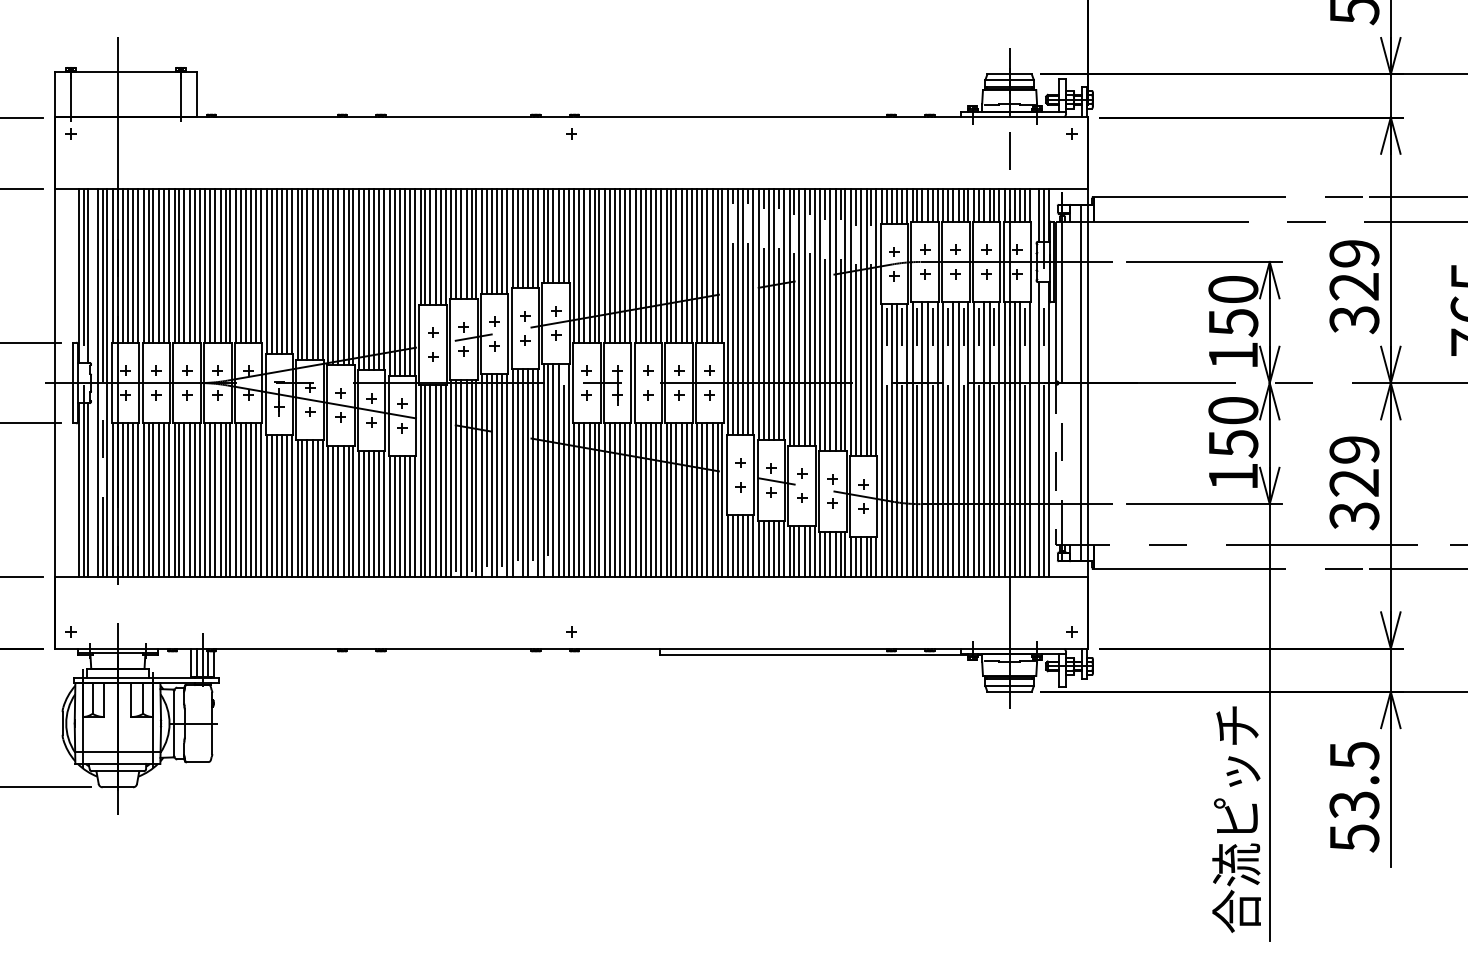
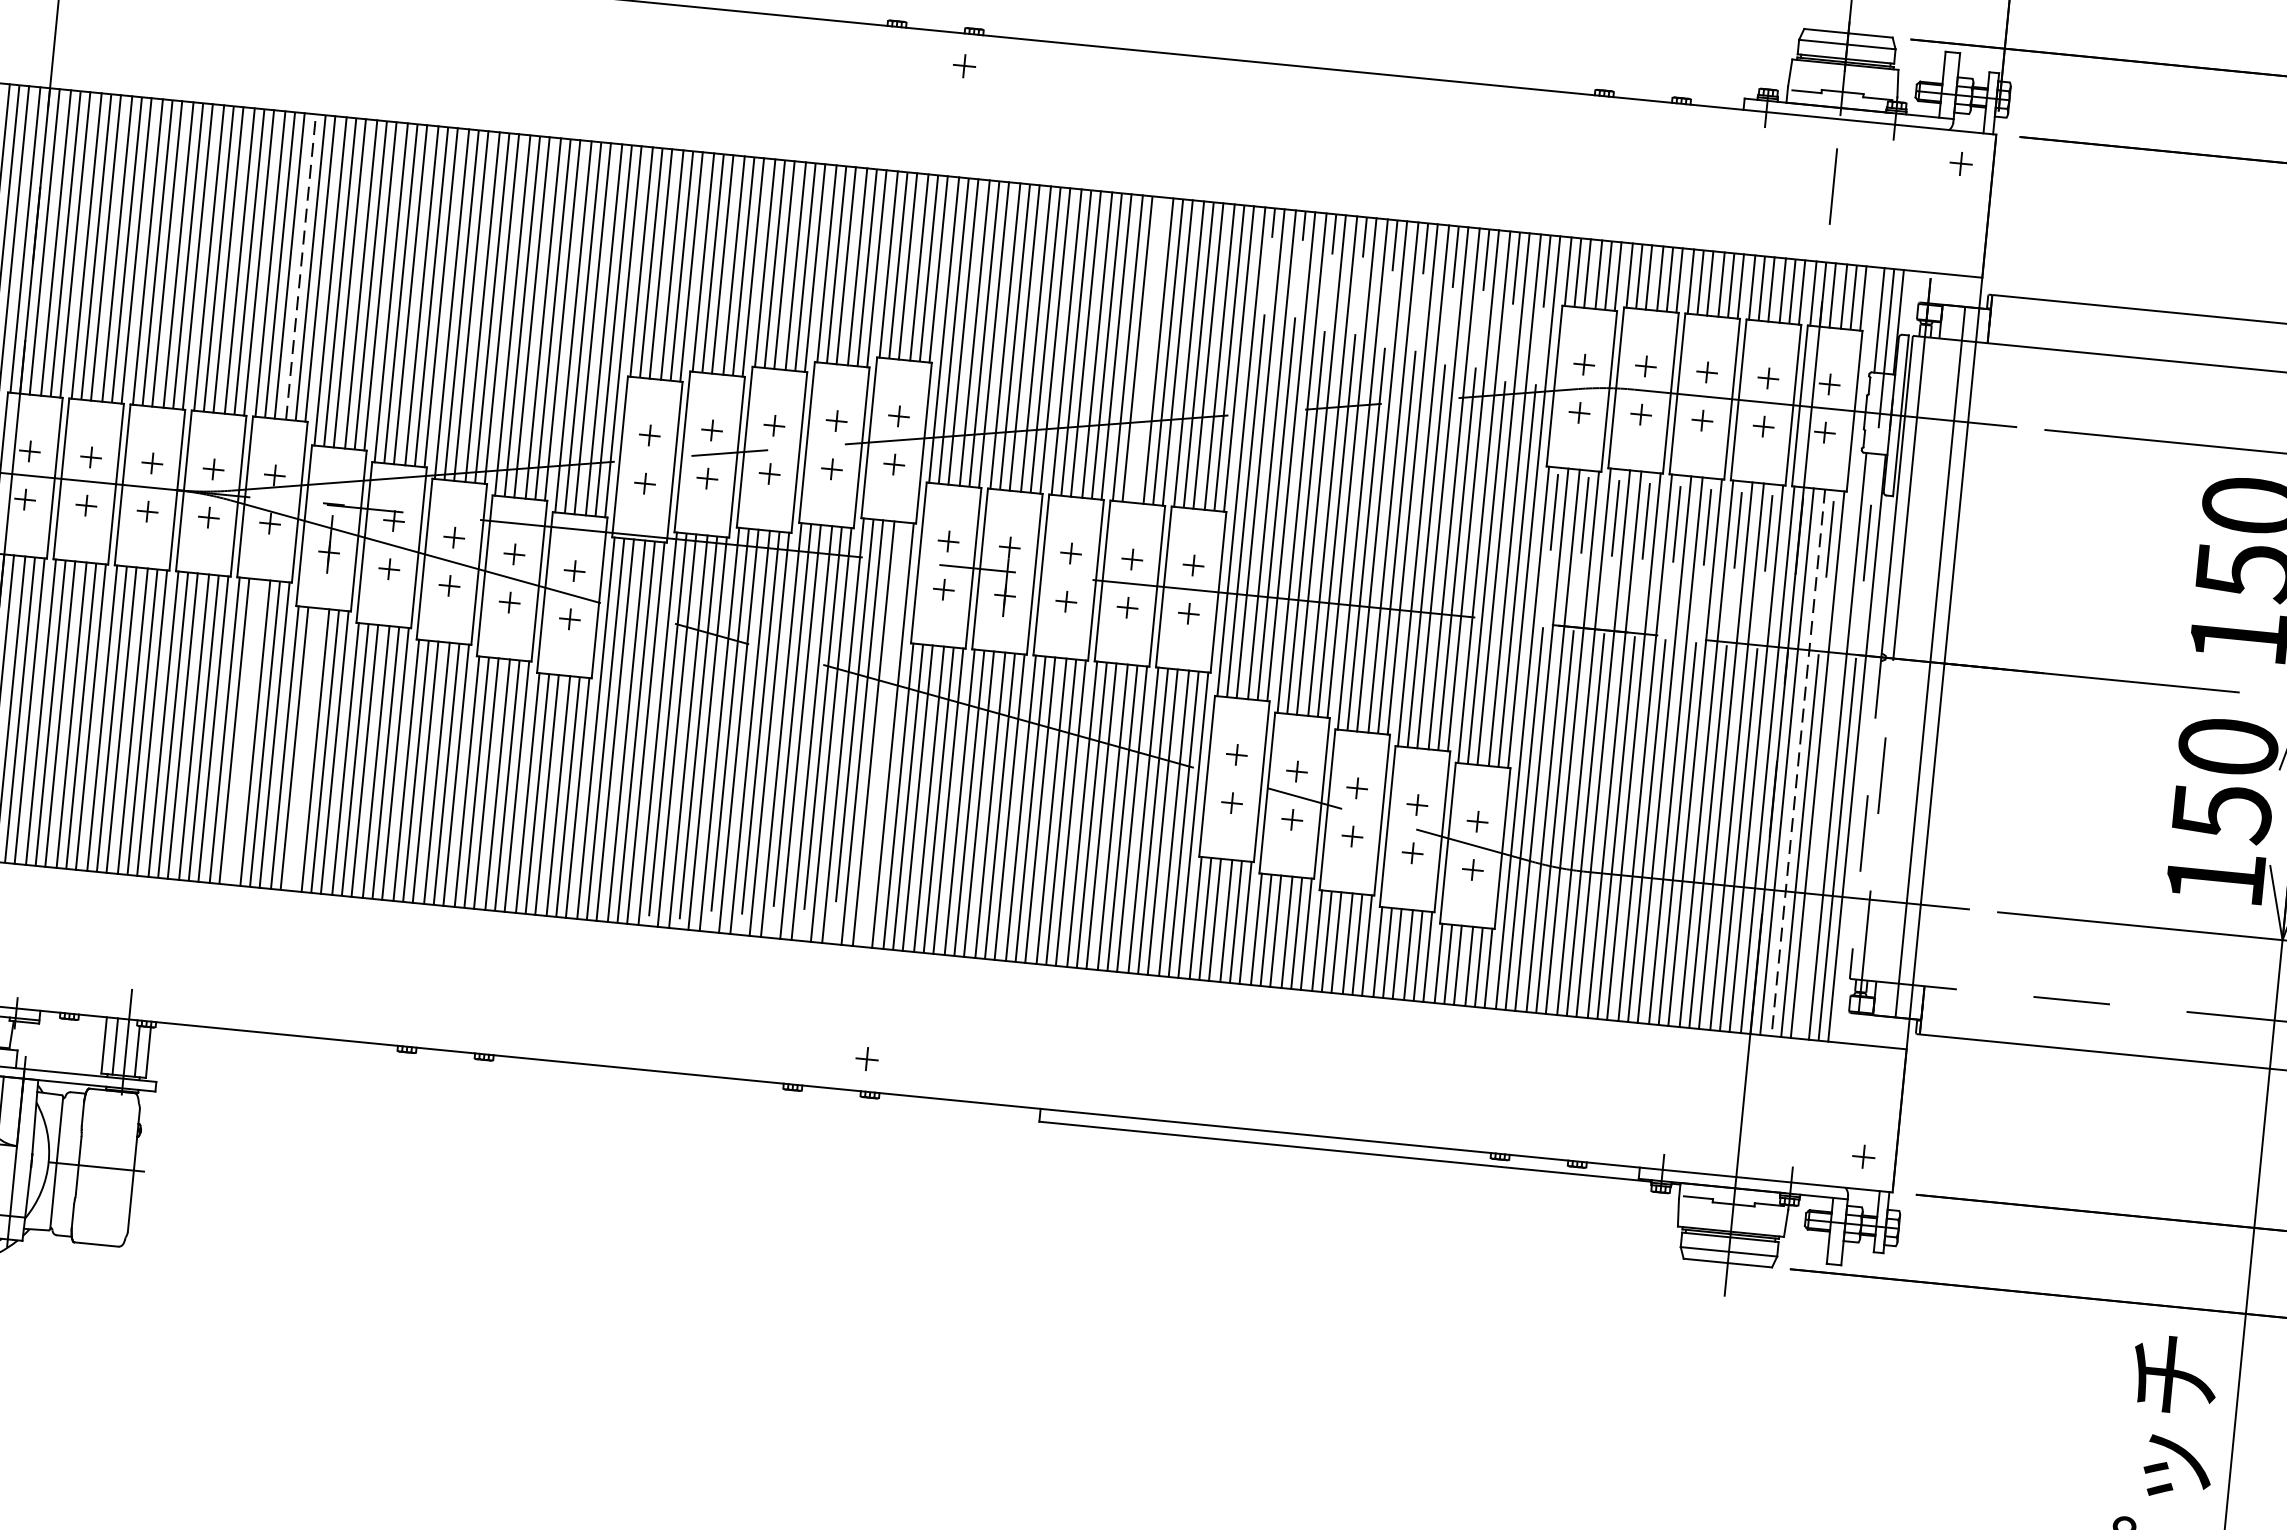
line: (676, 265) -> (1147, 349), removed
line: (251, 266) -> (301, 268), solid -> dashed
line: (1020, 440) -> (1798, 764), solid -> dashed
line: (563, 469) -> (882, 733), removed
line: (245, 499) -> (243, 730), removed
line: (276, 505) -> (304, 748), removed

